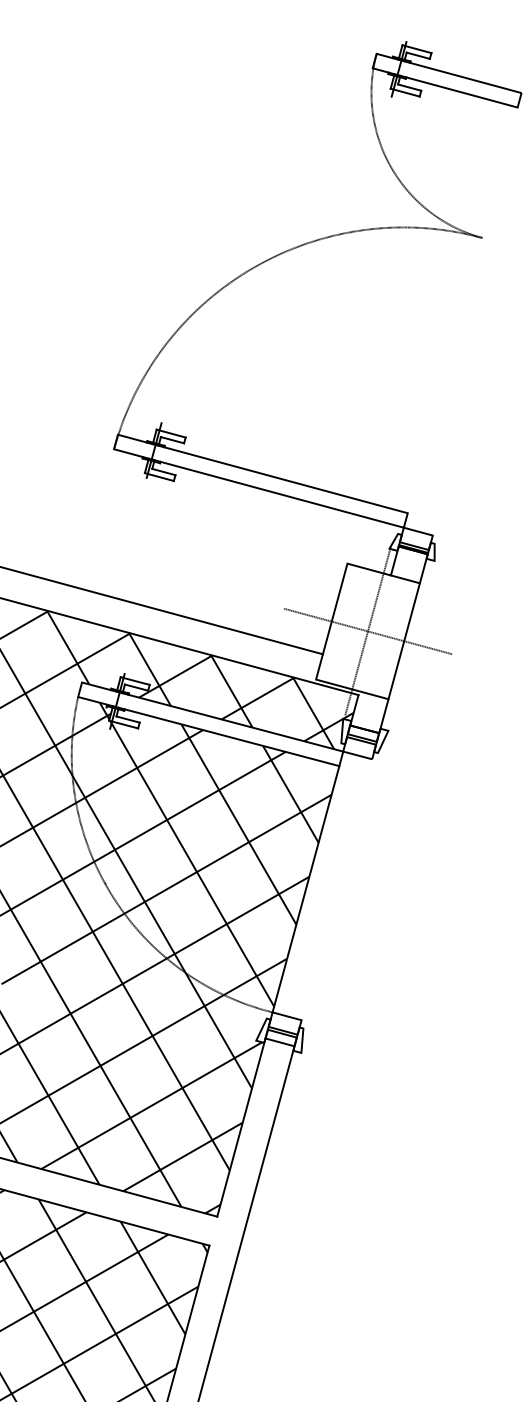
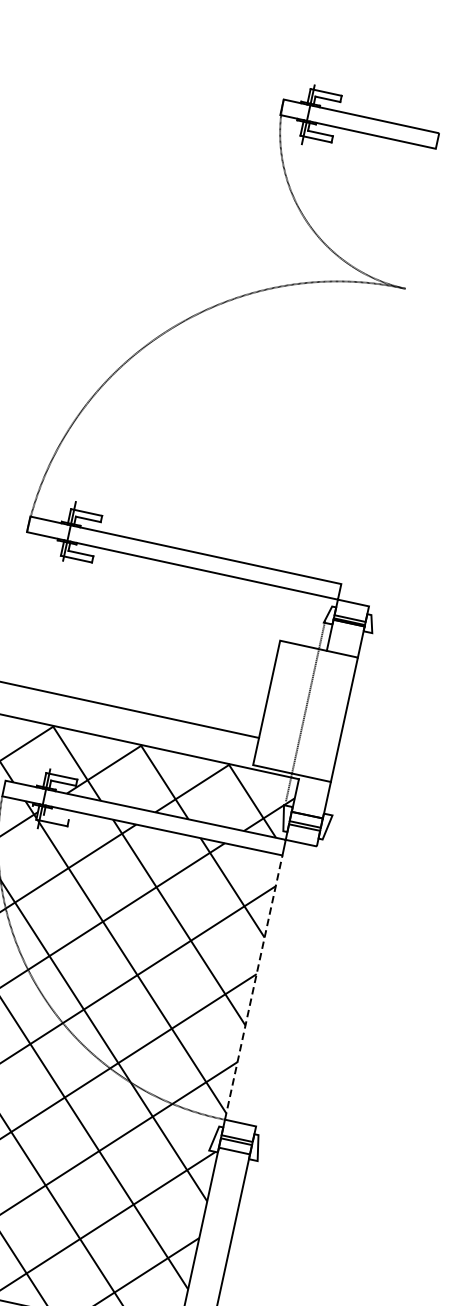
line: (367, 631) -> (305, 711), removed
line: (127, 719) -> (55, 817), removed
line: (306, 889) -> (254, 987), solid -> dashed

